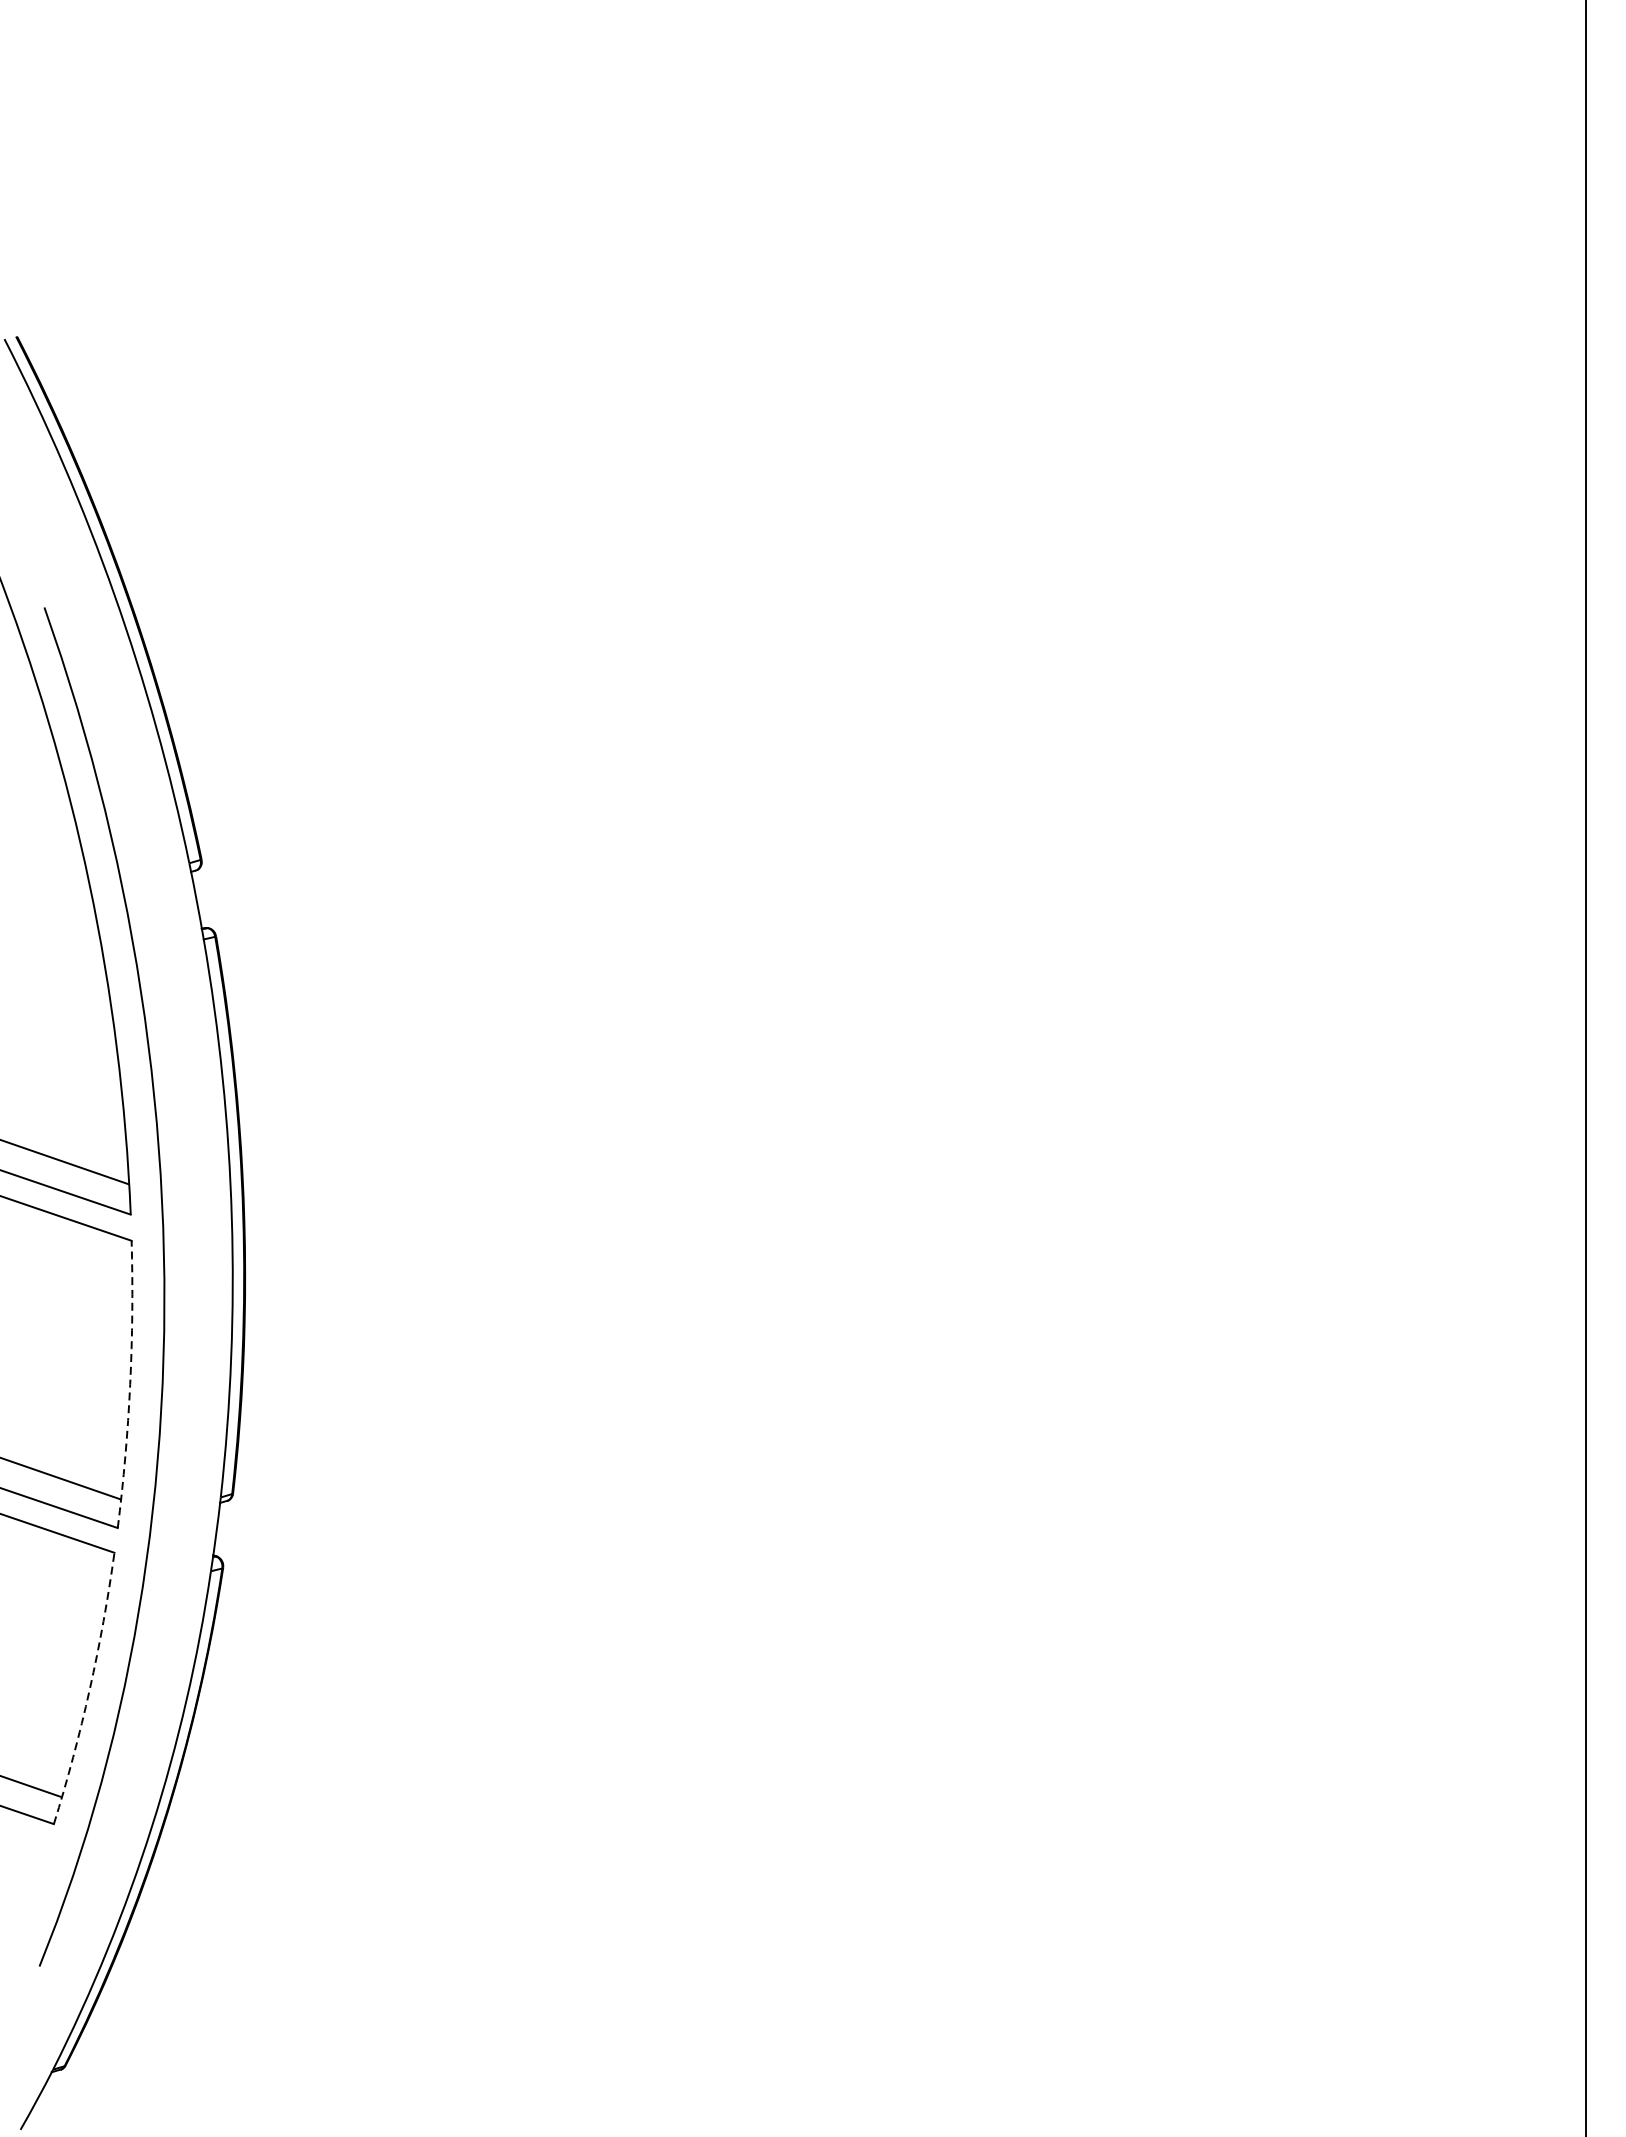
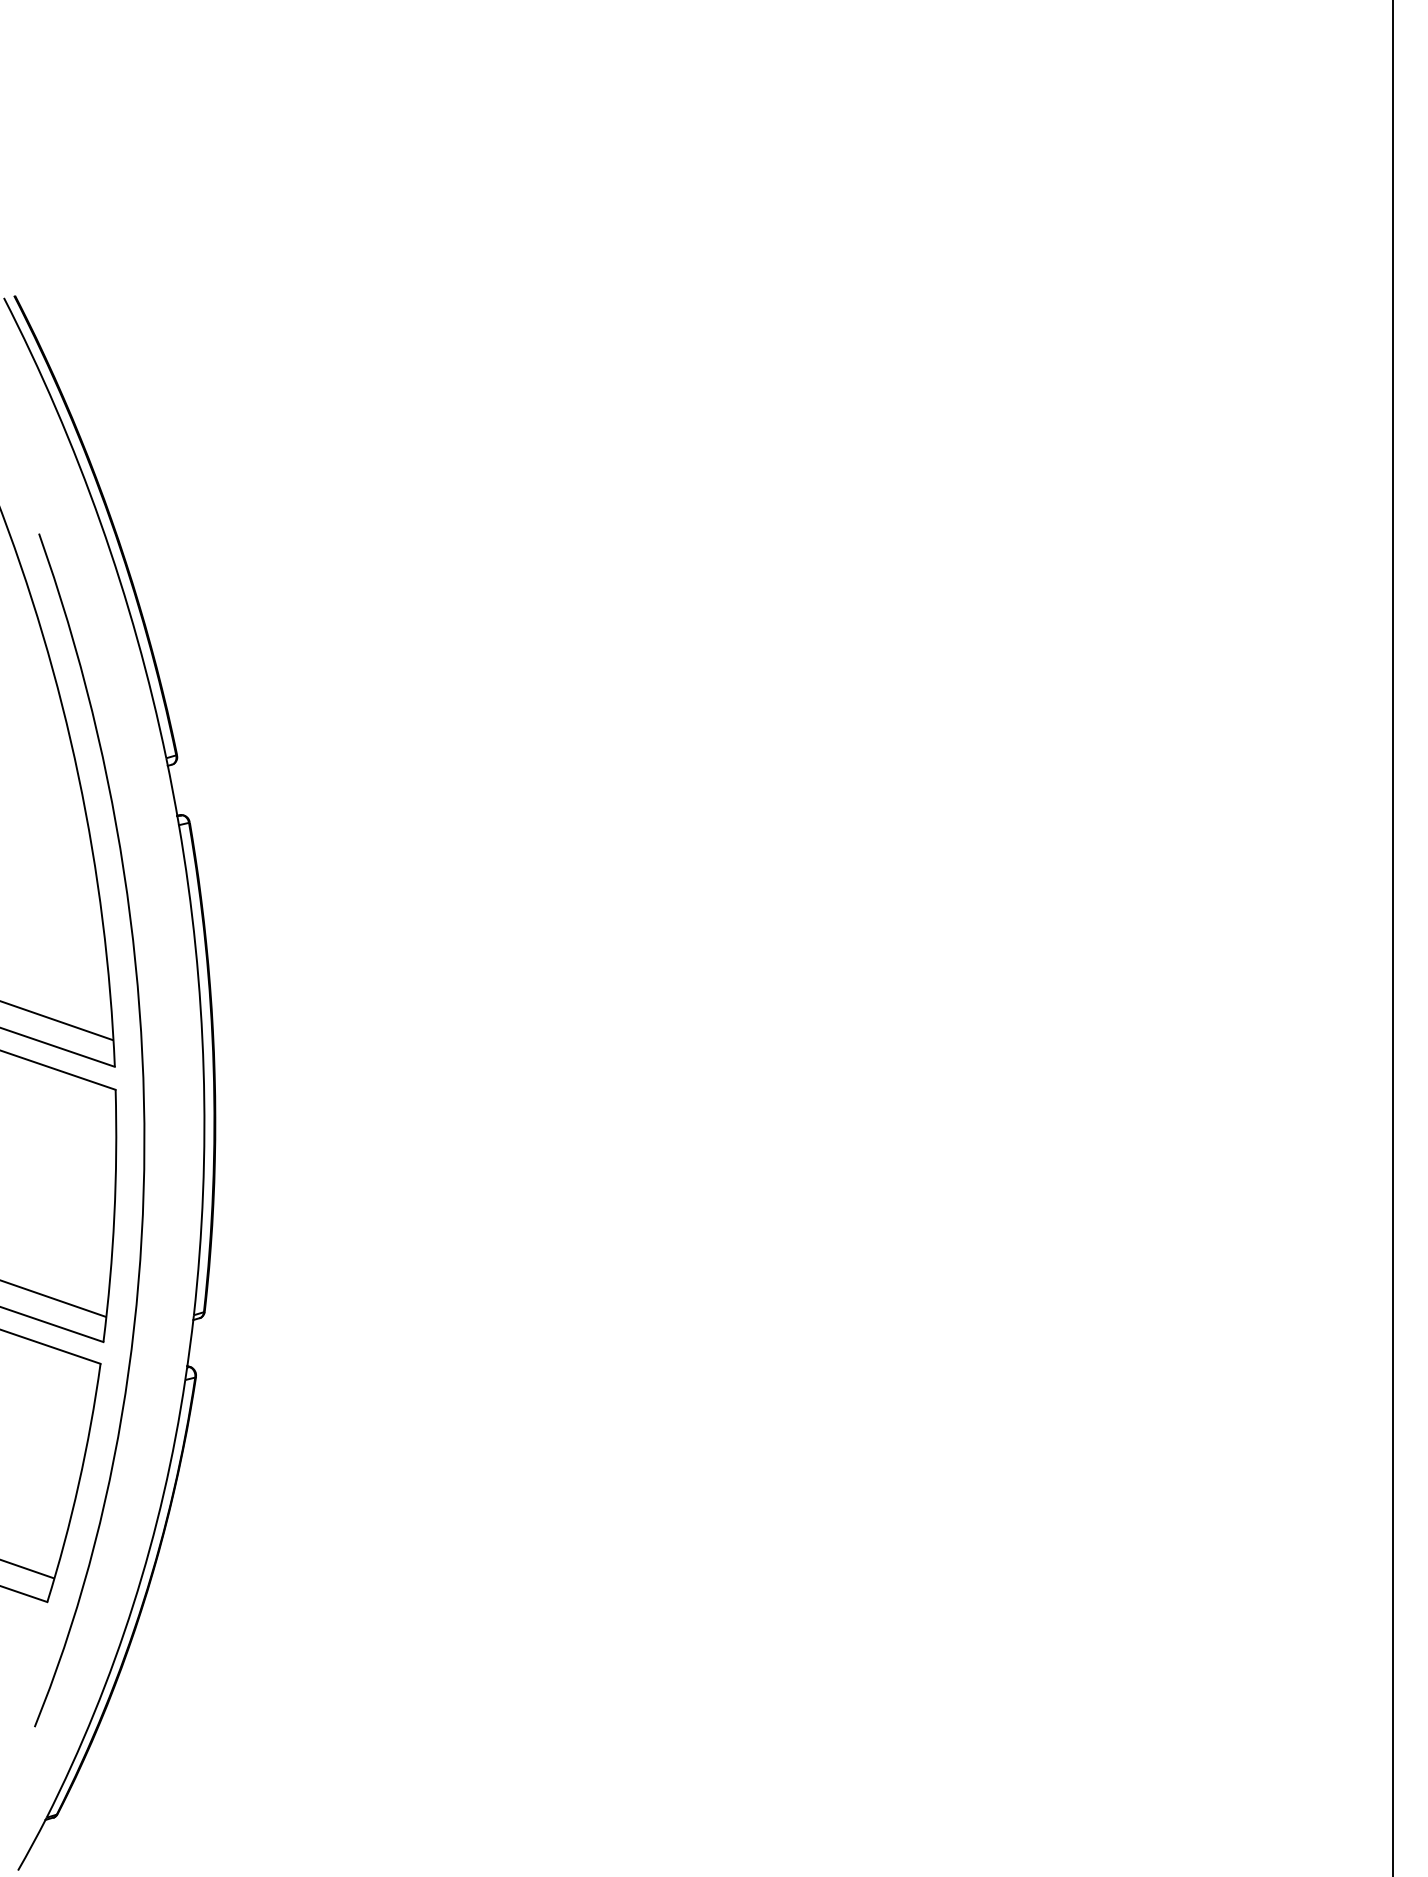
arc: (130, 1385) -> (114, 1216), dashed -> solid
arc: (89, 1690) -> (78, 1484), dashed -> solid

